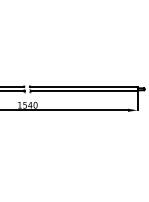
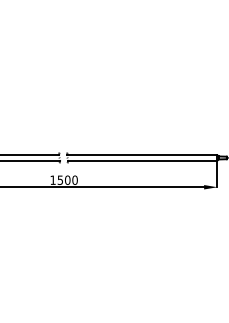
text: (30, 104) -> (67, 179), 1540 -> 1500

